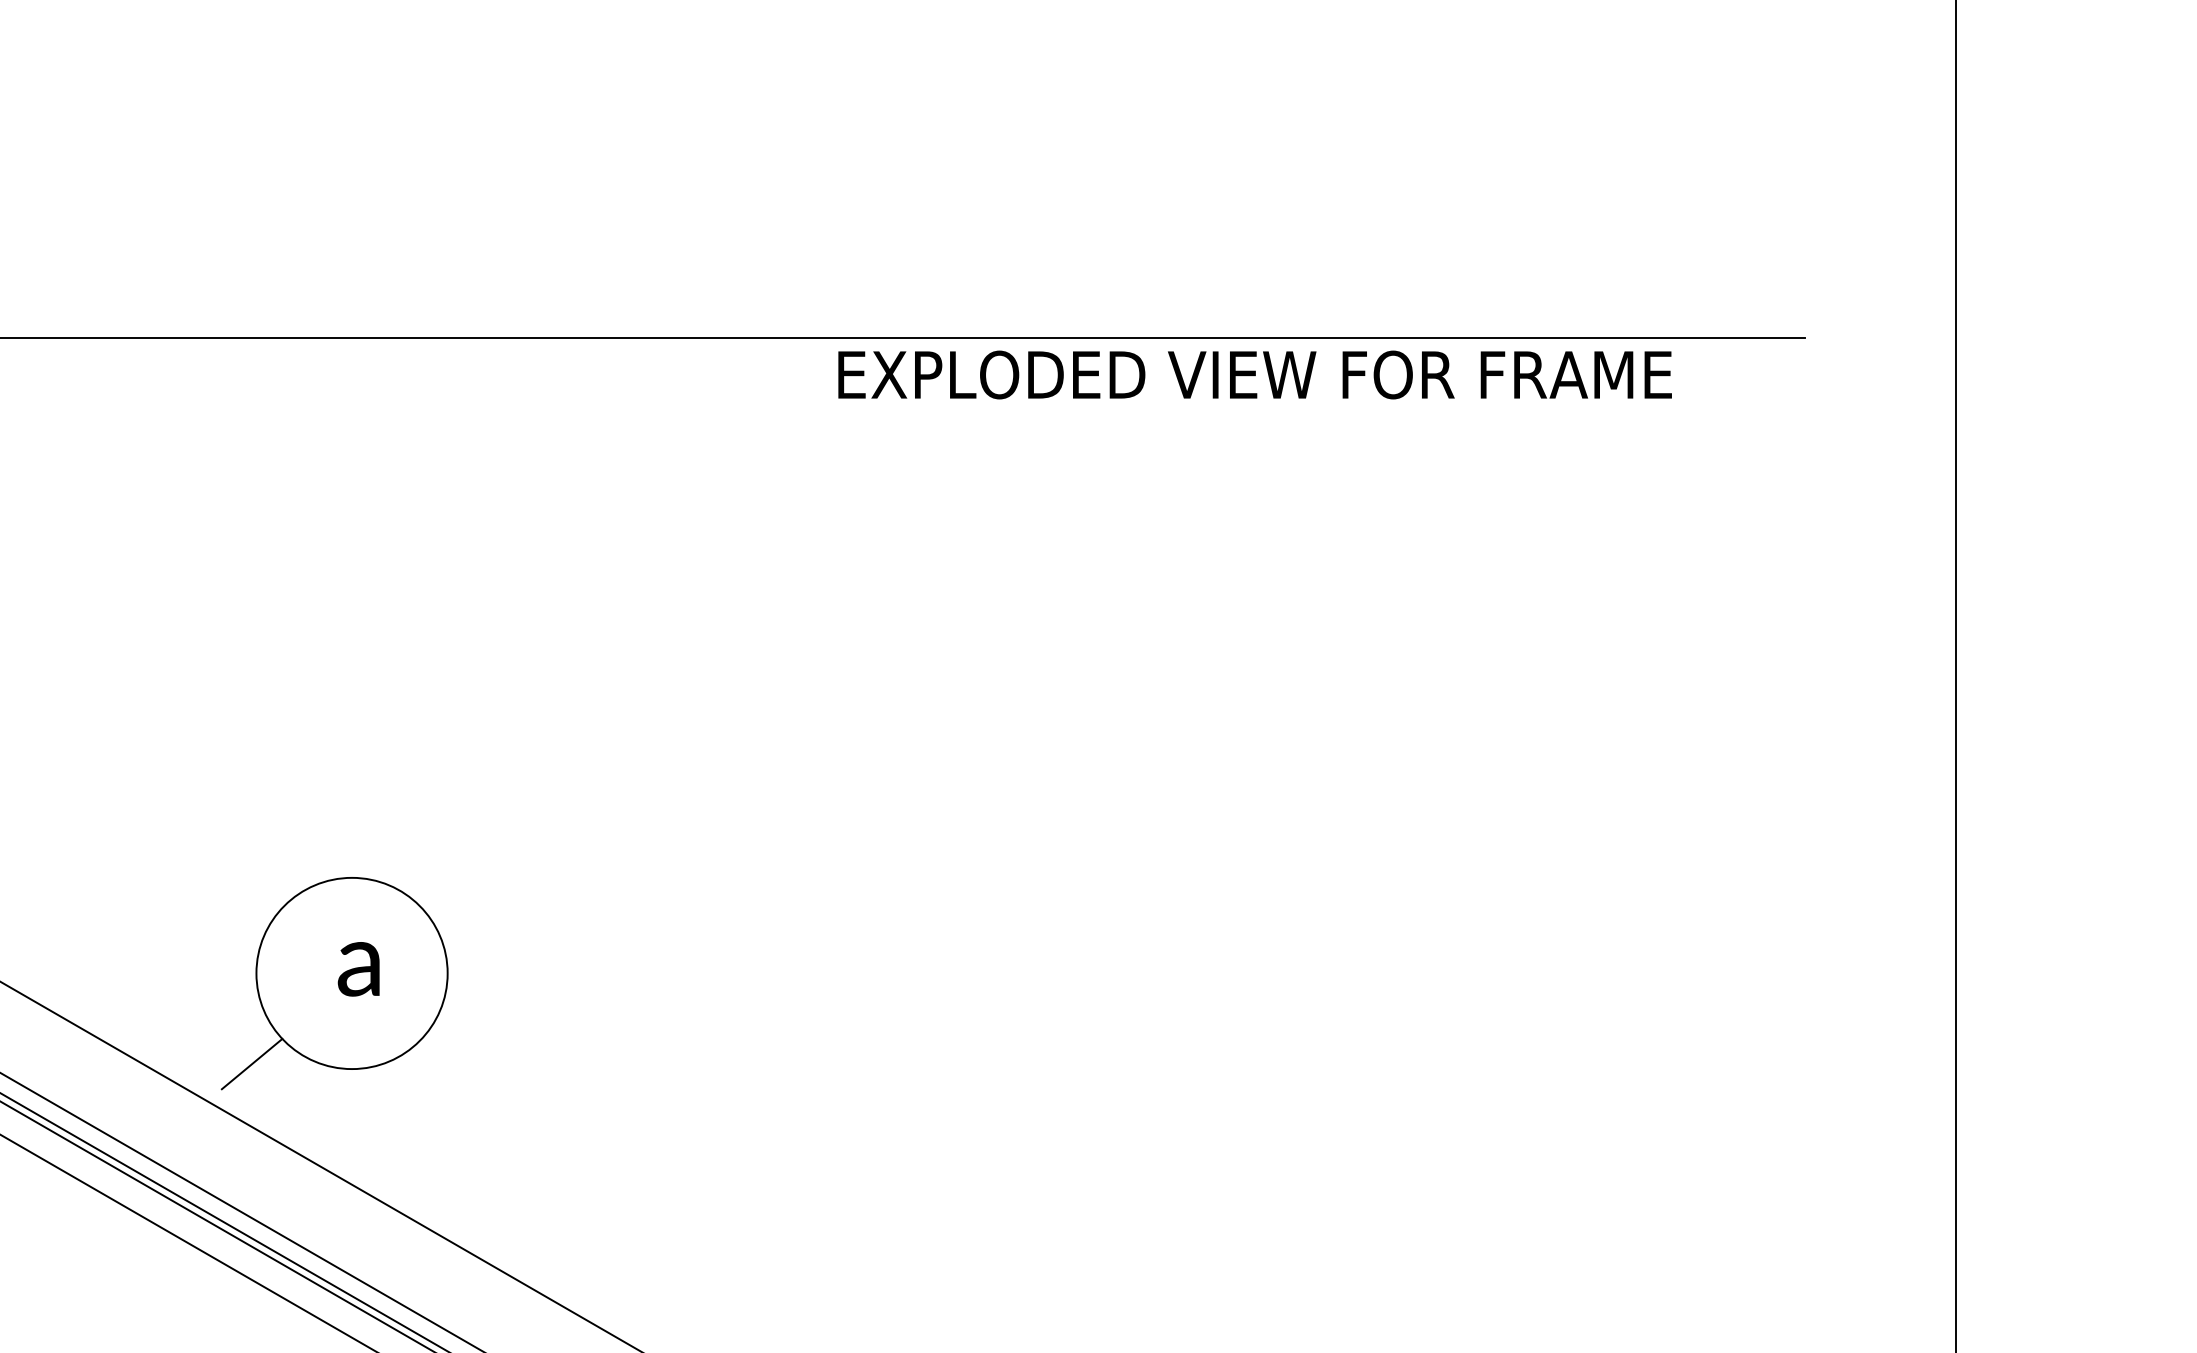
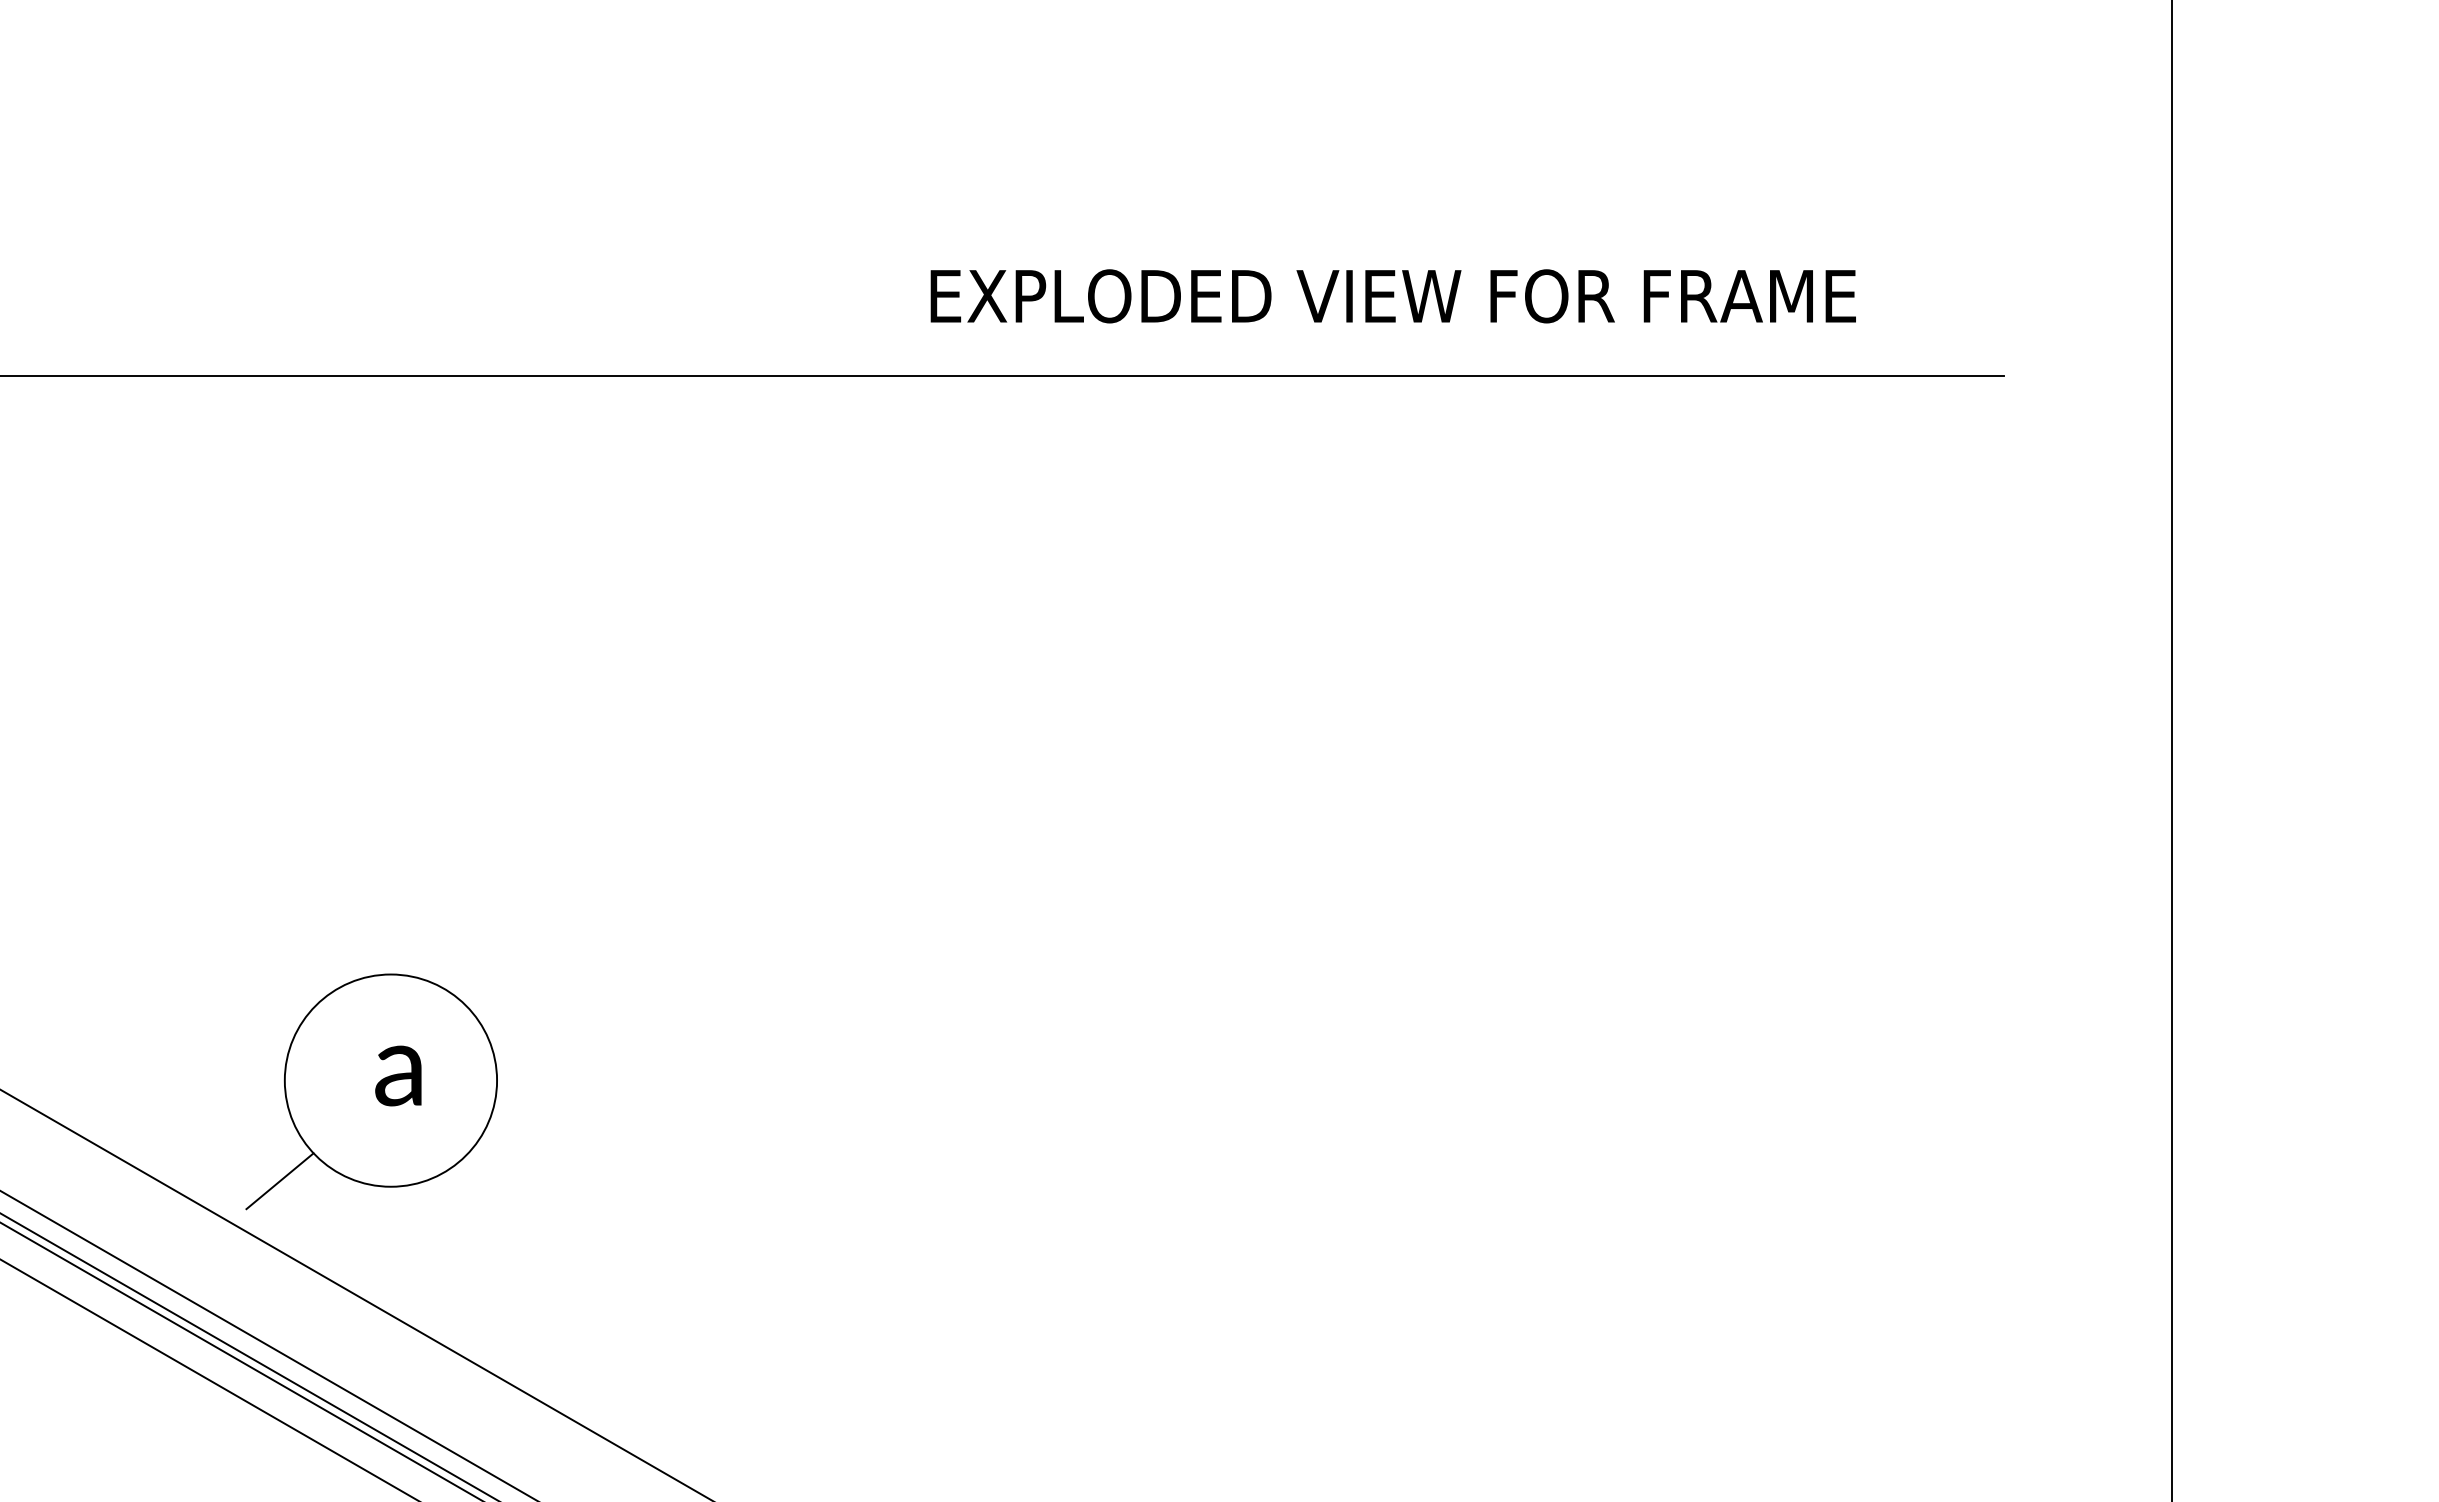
text: (1254, 375) -> (1392, 296), moved

